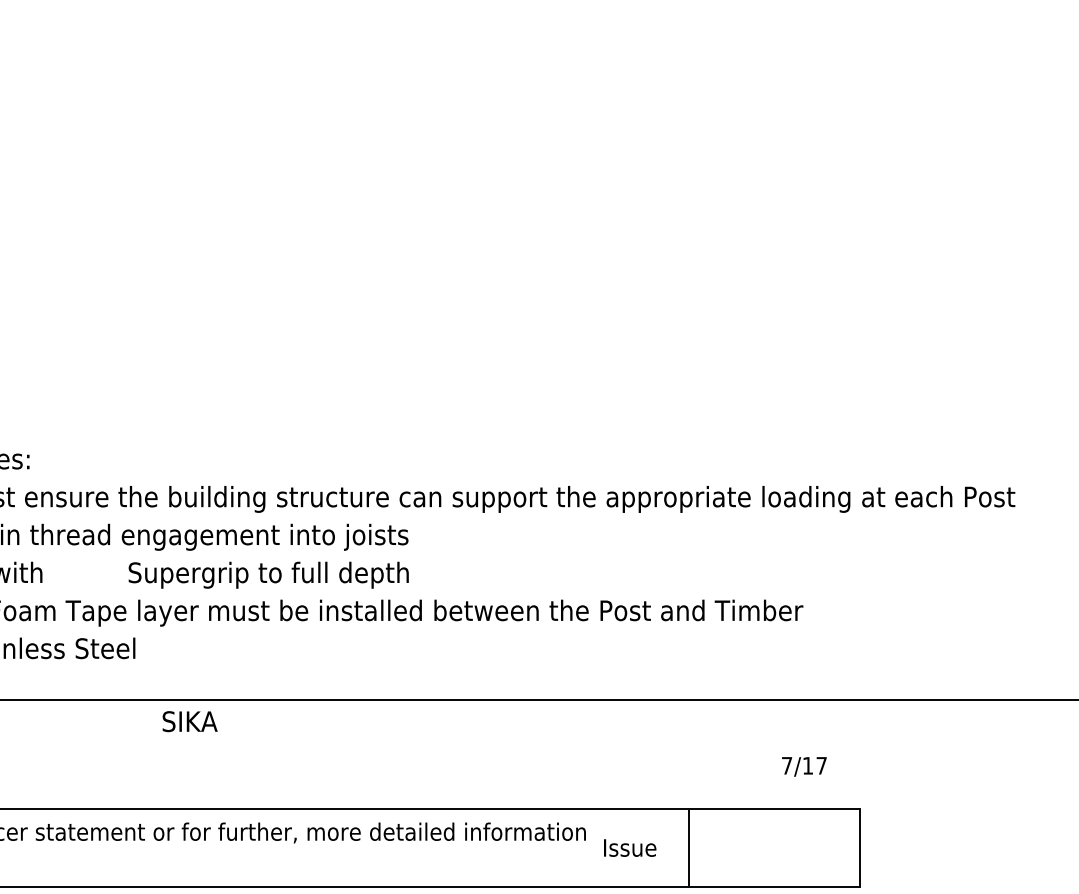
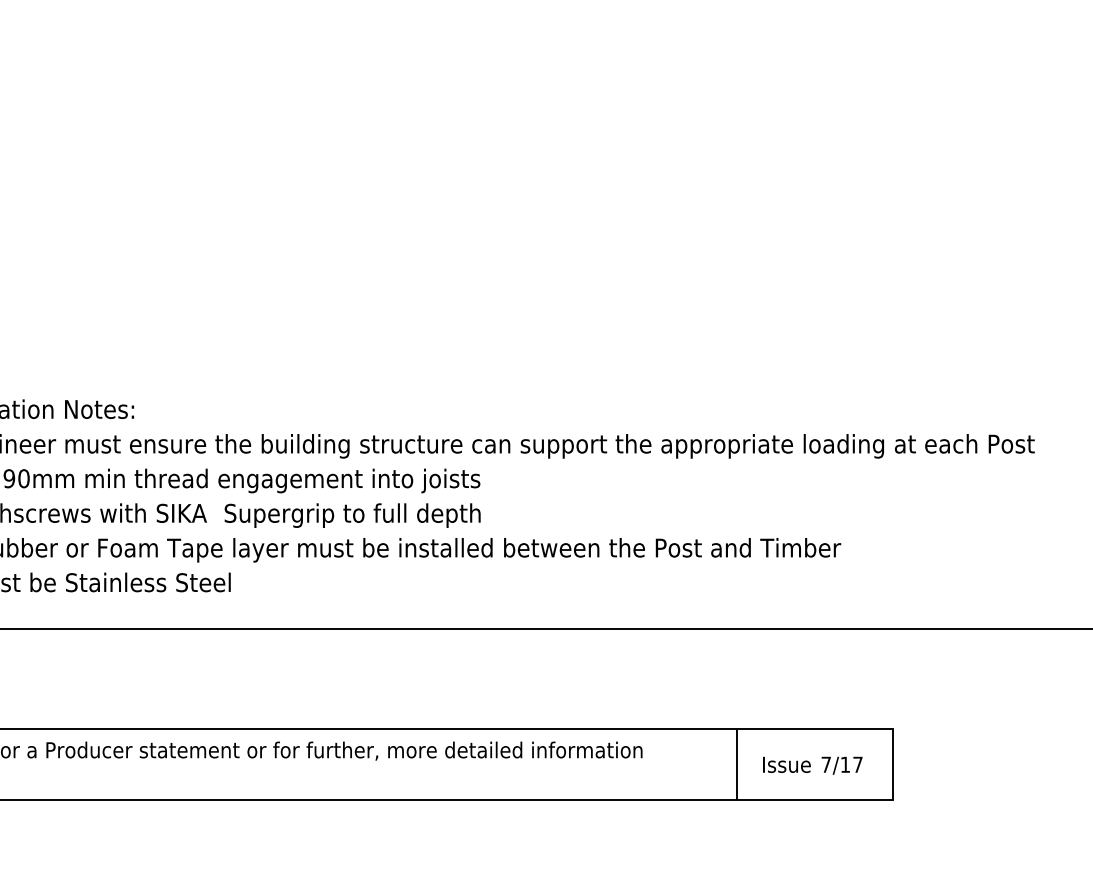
text: (189, 720) -> (181, 512), moved
text: (803, 766) -> (841, 765), moved
text: (629, 847) -> (786, 764), moved

